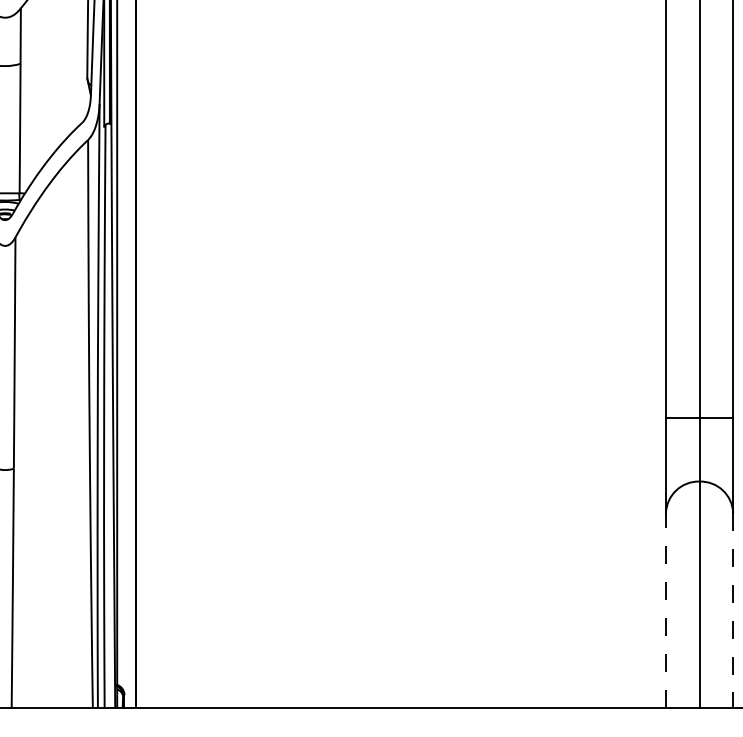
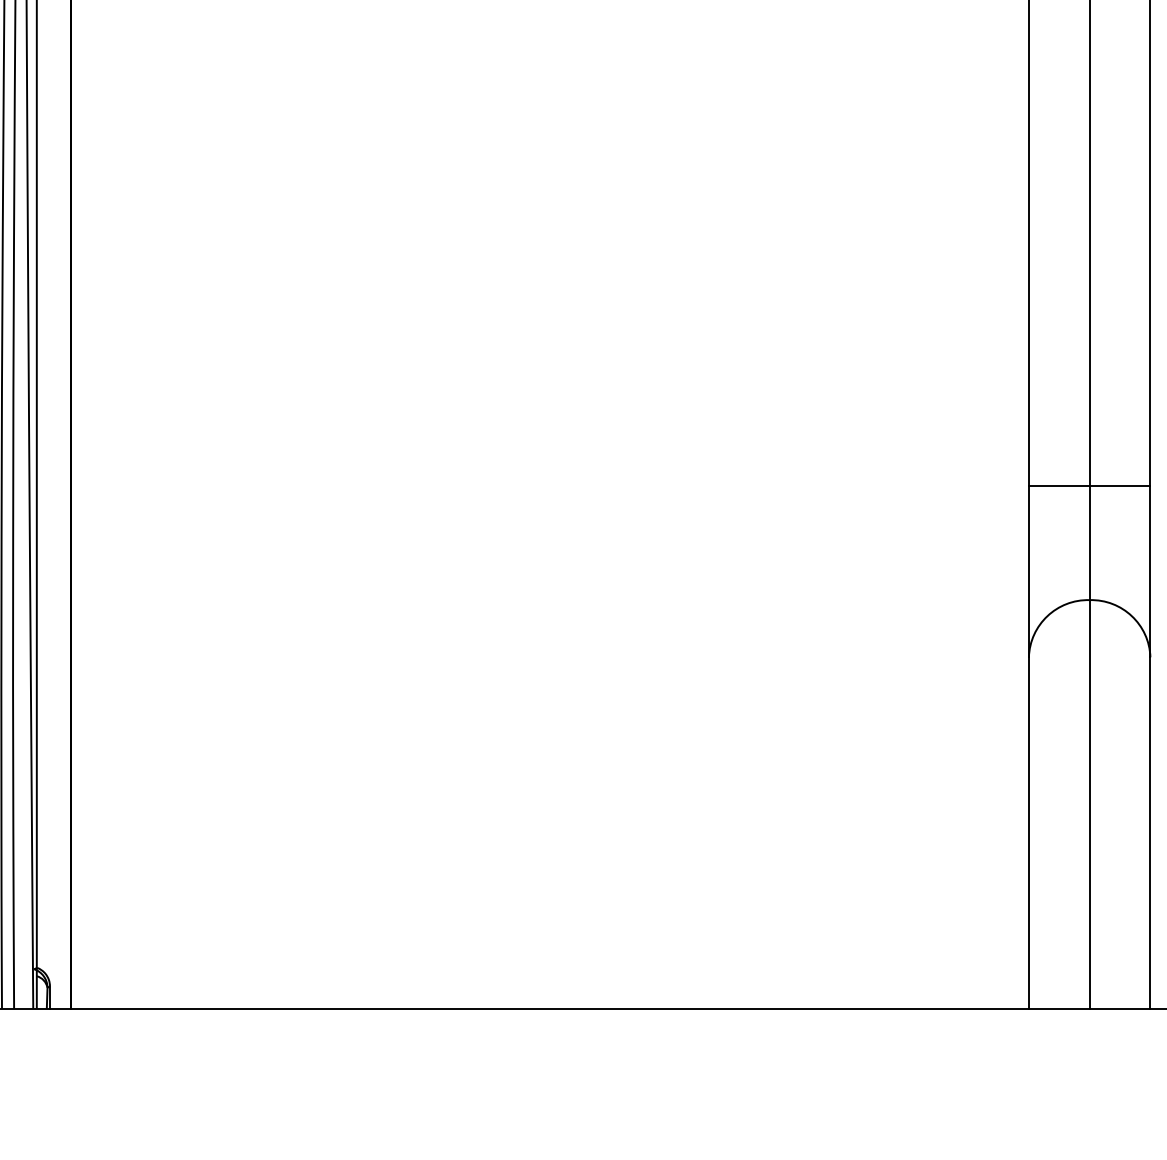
line: (665, 609) -> (1028, 831), dashed -> solid
line: (733, 610) -> (1150, 833), dashed -> solid

